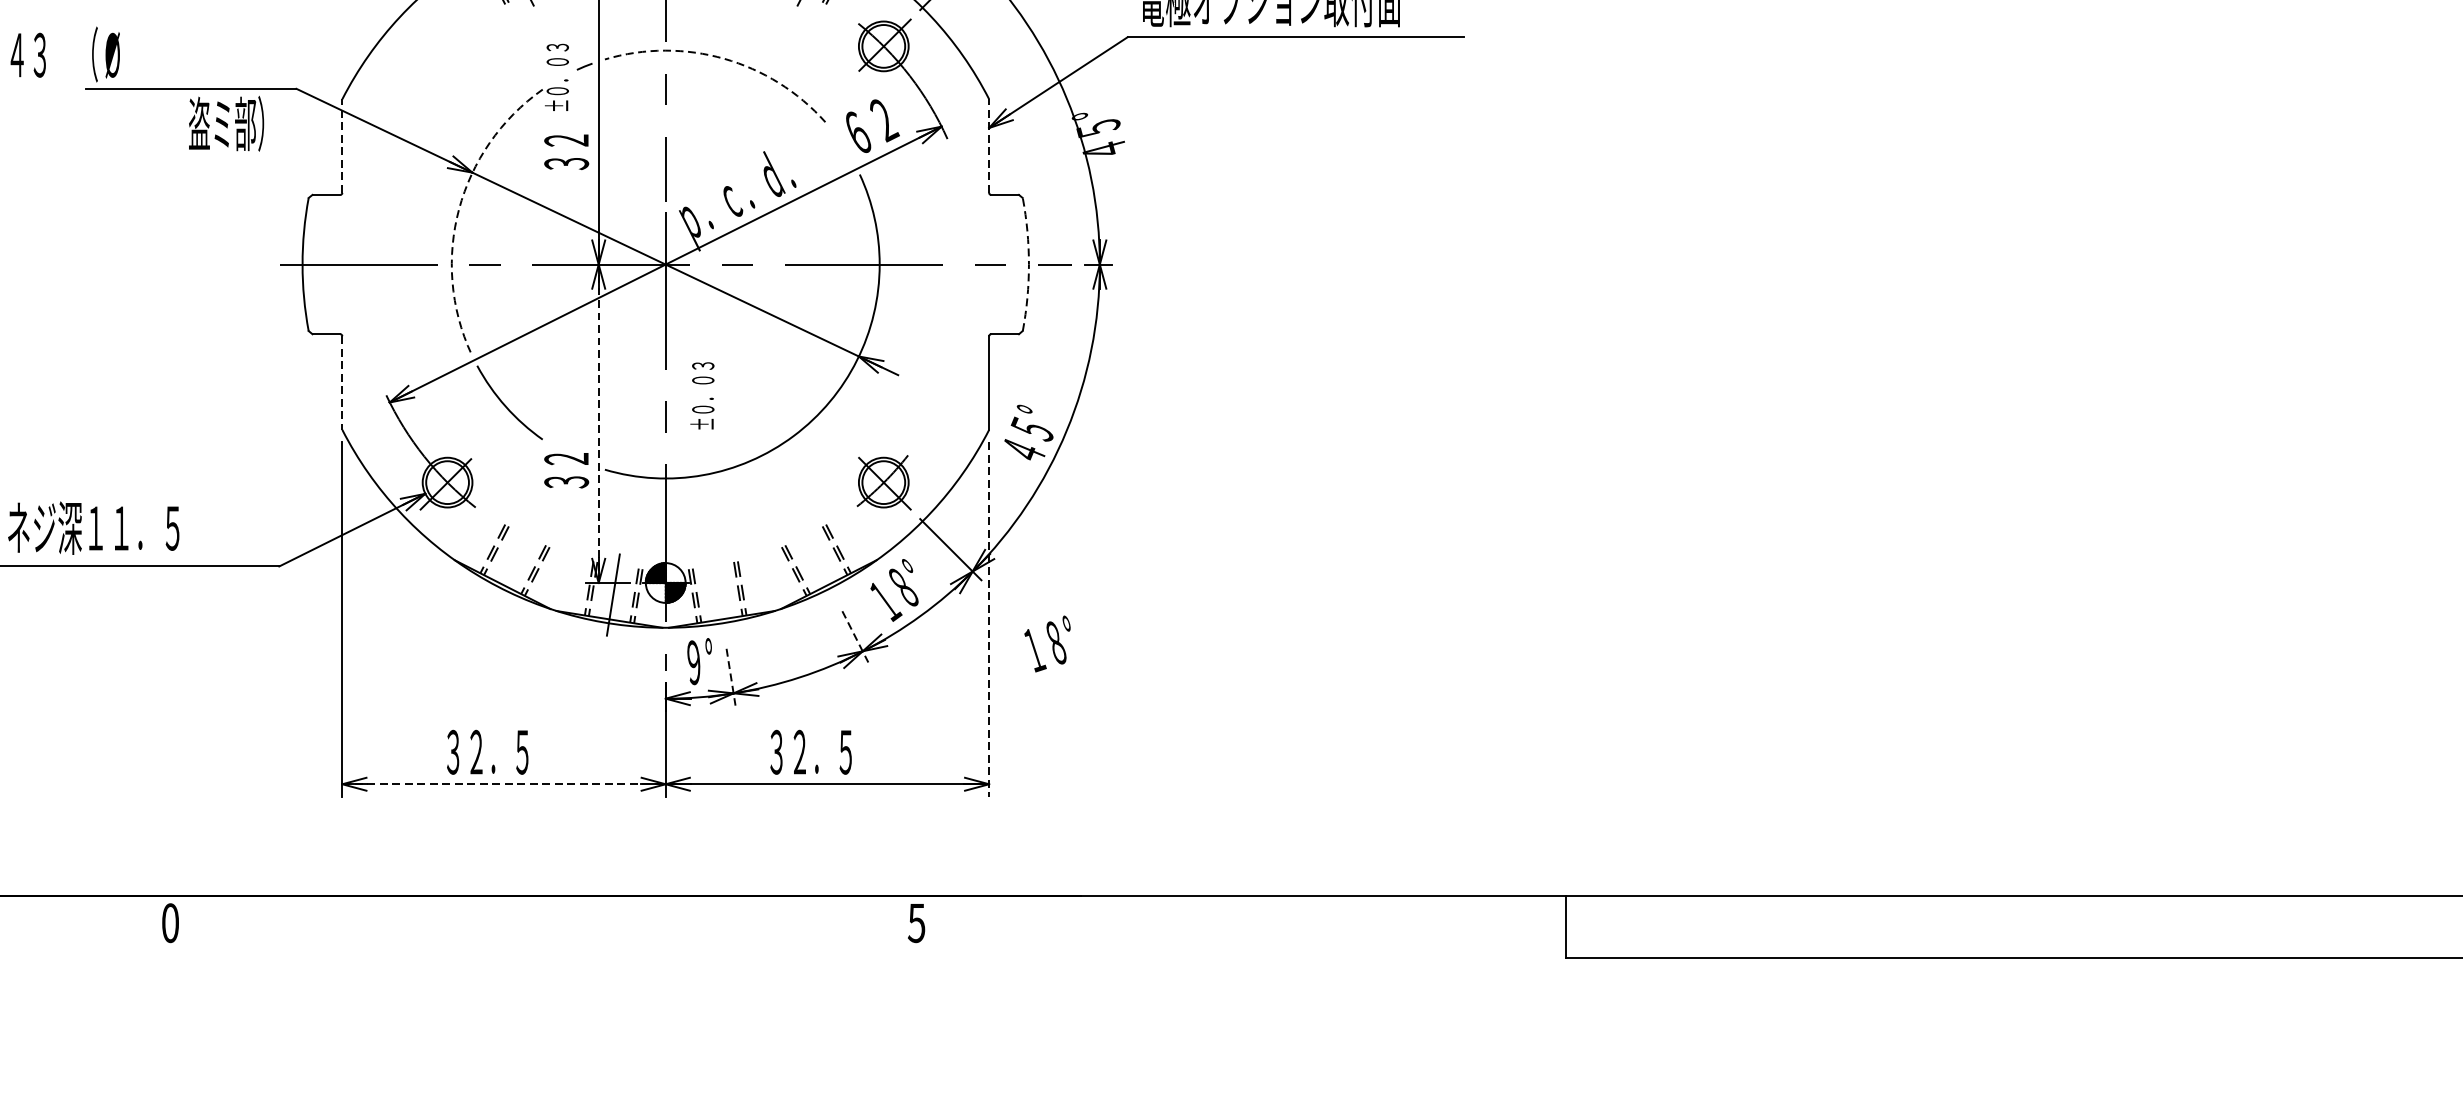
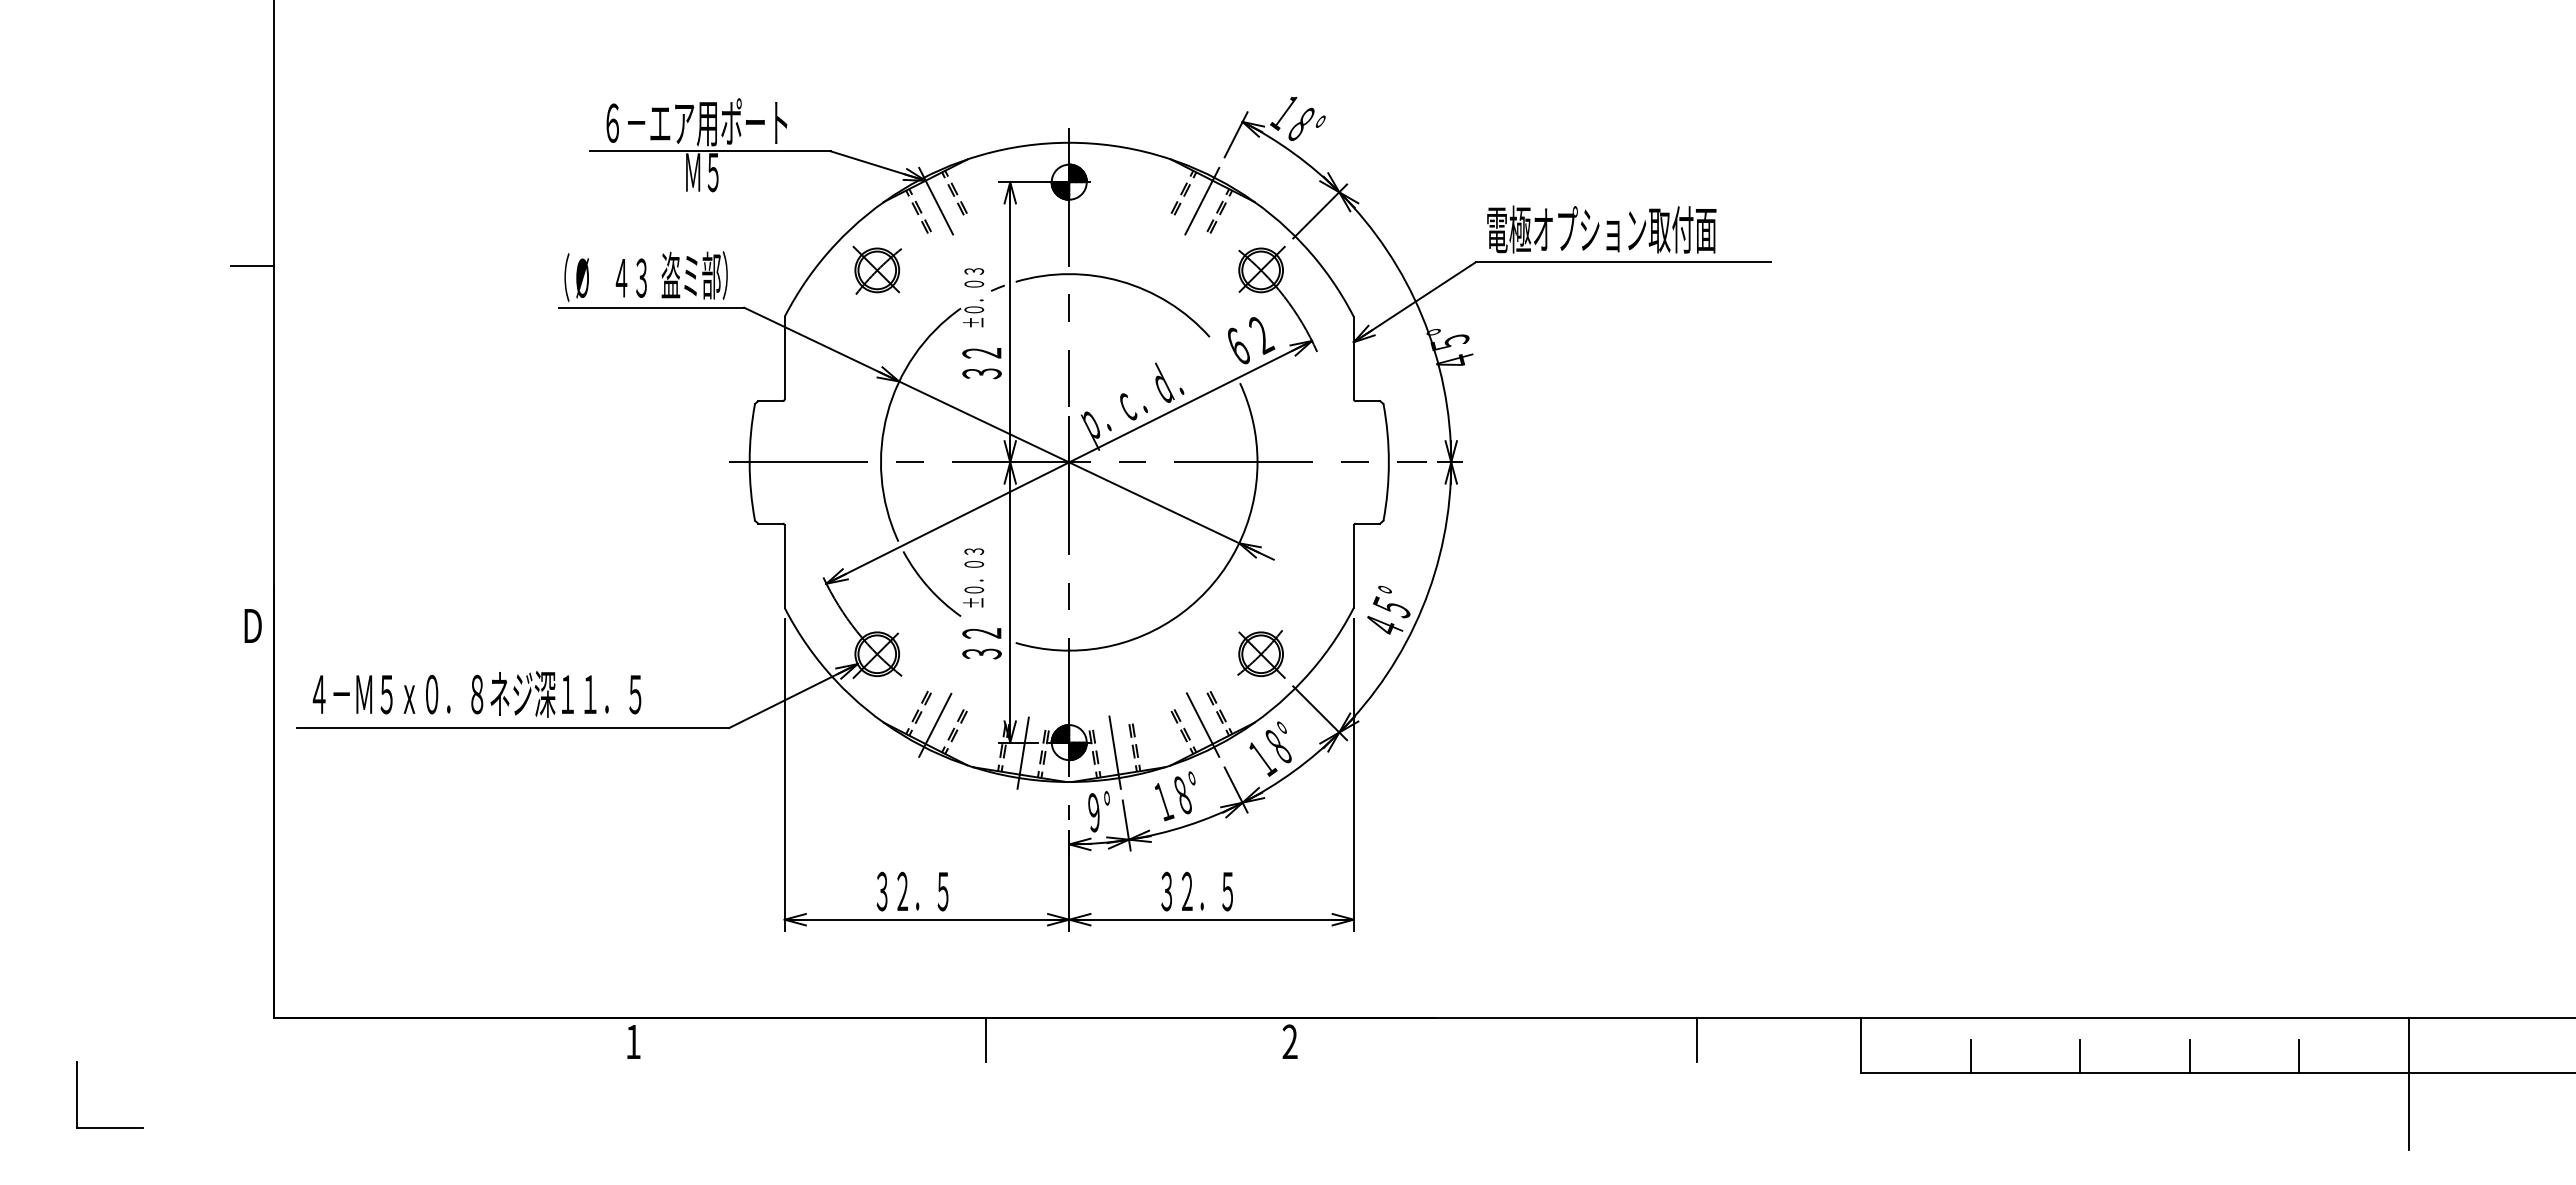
part: (446, 45) -> (876, 269), added
text: (27, 54) -> (630, 277), moved
arc: (723, 59) -> (1120, 281), dashed -> solid
text: (226, 123) -> (694, 275), moved
line: (342, 145) -> (784, 357), dashed -> solid
line: (988, 145) -> (1353, 357), dashed -> solid
arc: (459, 209) -> (887, 413), dashed -> solid
arc: (1028, 264) -> (1388, 462), dashed -> solid
line: (342, 384) -> (784, 567), dashed -> solid
text: (702, 395) -> (973, 577), moved
line: (598, 423) -> (1010, 602), dashed -> solid
line: (817, 562) -> (1202, 724), added
line: (512, 563) -> (934, 725), added
line: (718, 594) -> (1115, 752), added
line: (988, 619) -> (1353, 774), dashed -> solid
line: (855, 637) -> (1236, 790), dashed -> solid
text: (1046, 644) -> (1174, 796), moved
line: (730, 678) -> (1126, 826), dashed -> solid
line: (504, 784) -> (927, 919), dashed -> solid
line: (570, 920) -> (985, 1039), added
line: (1379, 920) -> (1697, 1039), added
text: (170, 922) -> (633, 1041), 0 -> 1
text: (916, 922) -> (1289, 1041), 5 -> 2
line: (1689, 939) -> (1970, 1056), added
line: (1814, 939) -> (2080, 1056), added
line: (1938, 939) -> (2189, 1056), added
line: (2063, 939) -> (2299, 1056), added
line: (2187, 970) -> (2408, 1083), added

